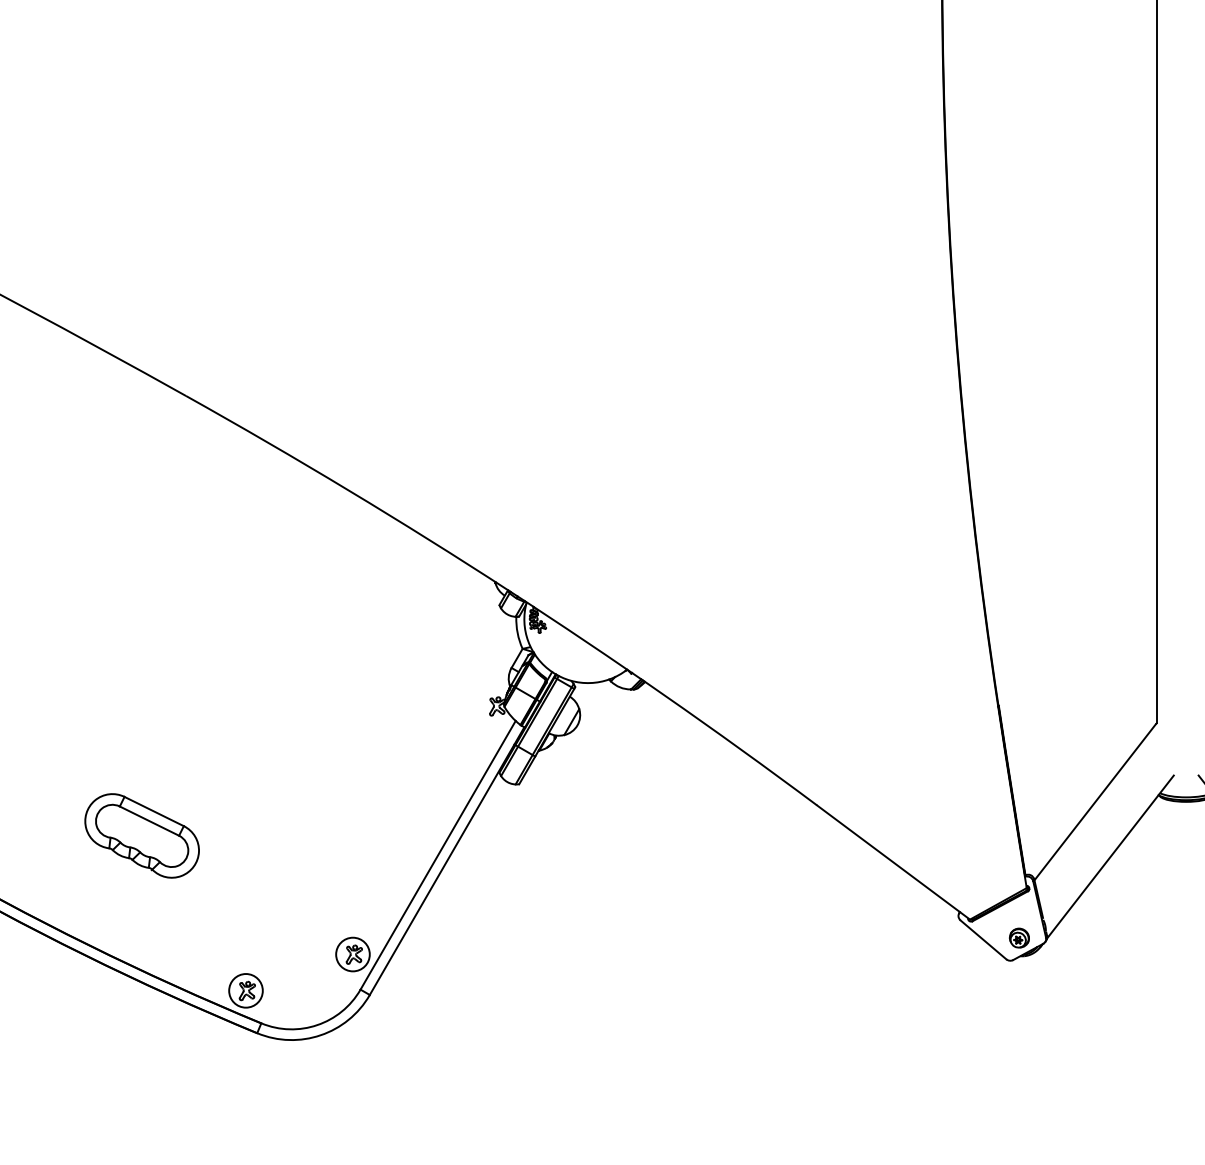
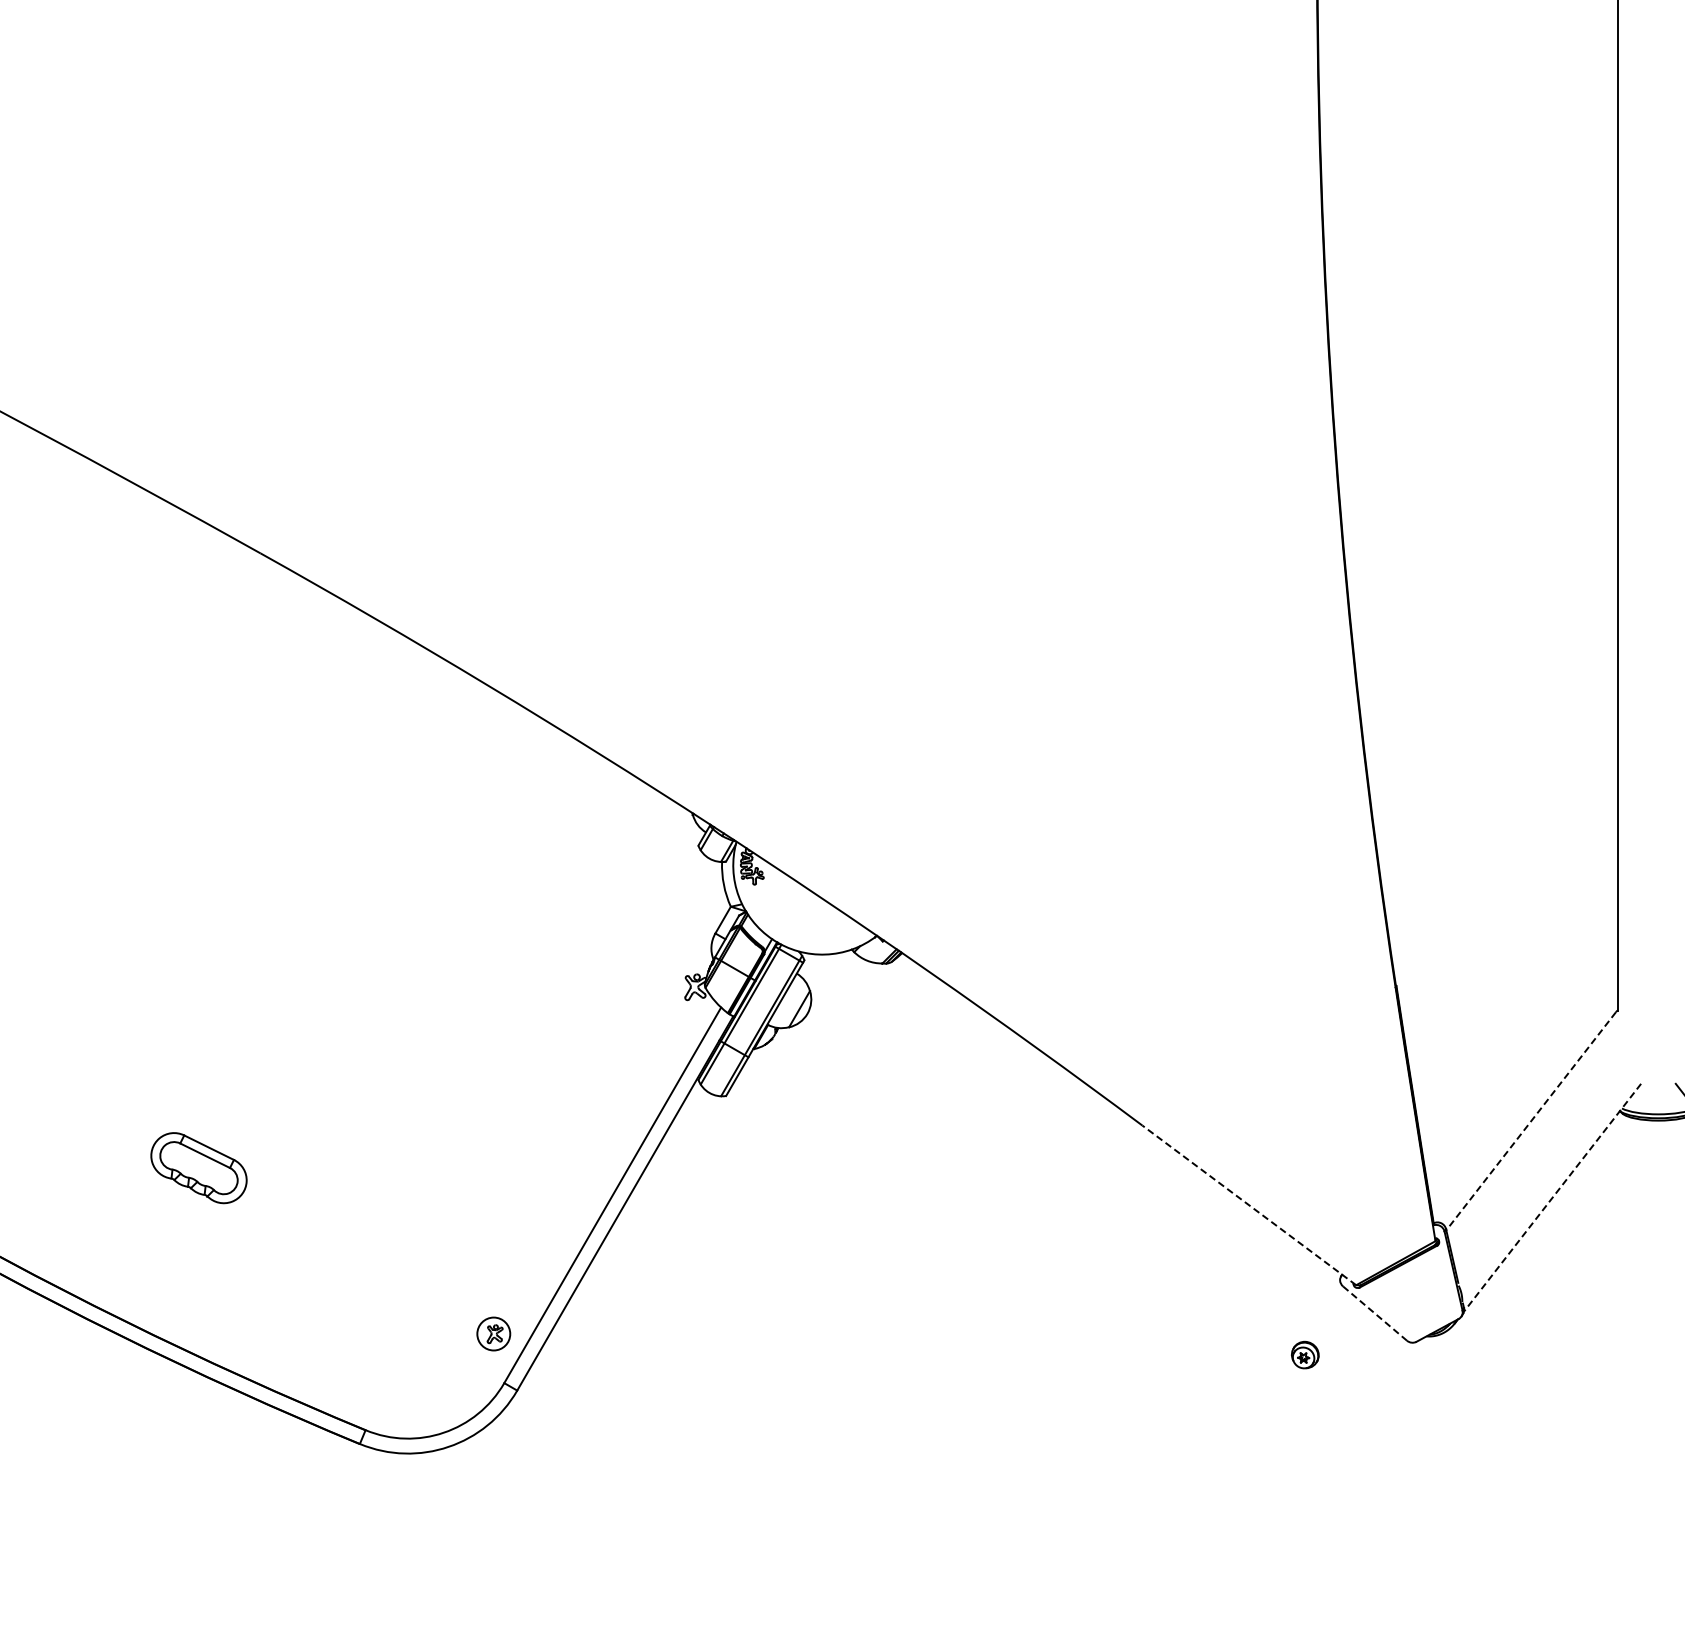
line: (1094, 802) -> (1530, 1121), solid -> dashed
part: (141, 835) -> (198, 1167), size x0.6
line: (1110, 857) -> (1552, 1198), solid -> dashed
line: (892, 862) -> (1248, 1205), solid -> dashed
part: (1019, 937) -> (1305, 1354), moved
line: (983, 939) -> (1375, 1313), solid -> dashed
part: (352, 954) -> (493, 1333), size x0.7
part: (245, 990) -> (343, 1384), removed

